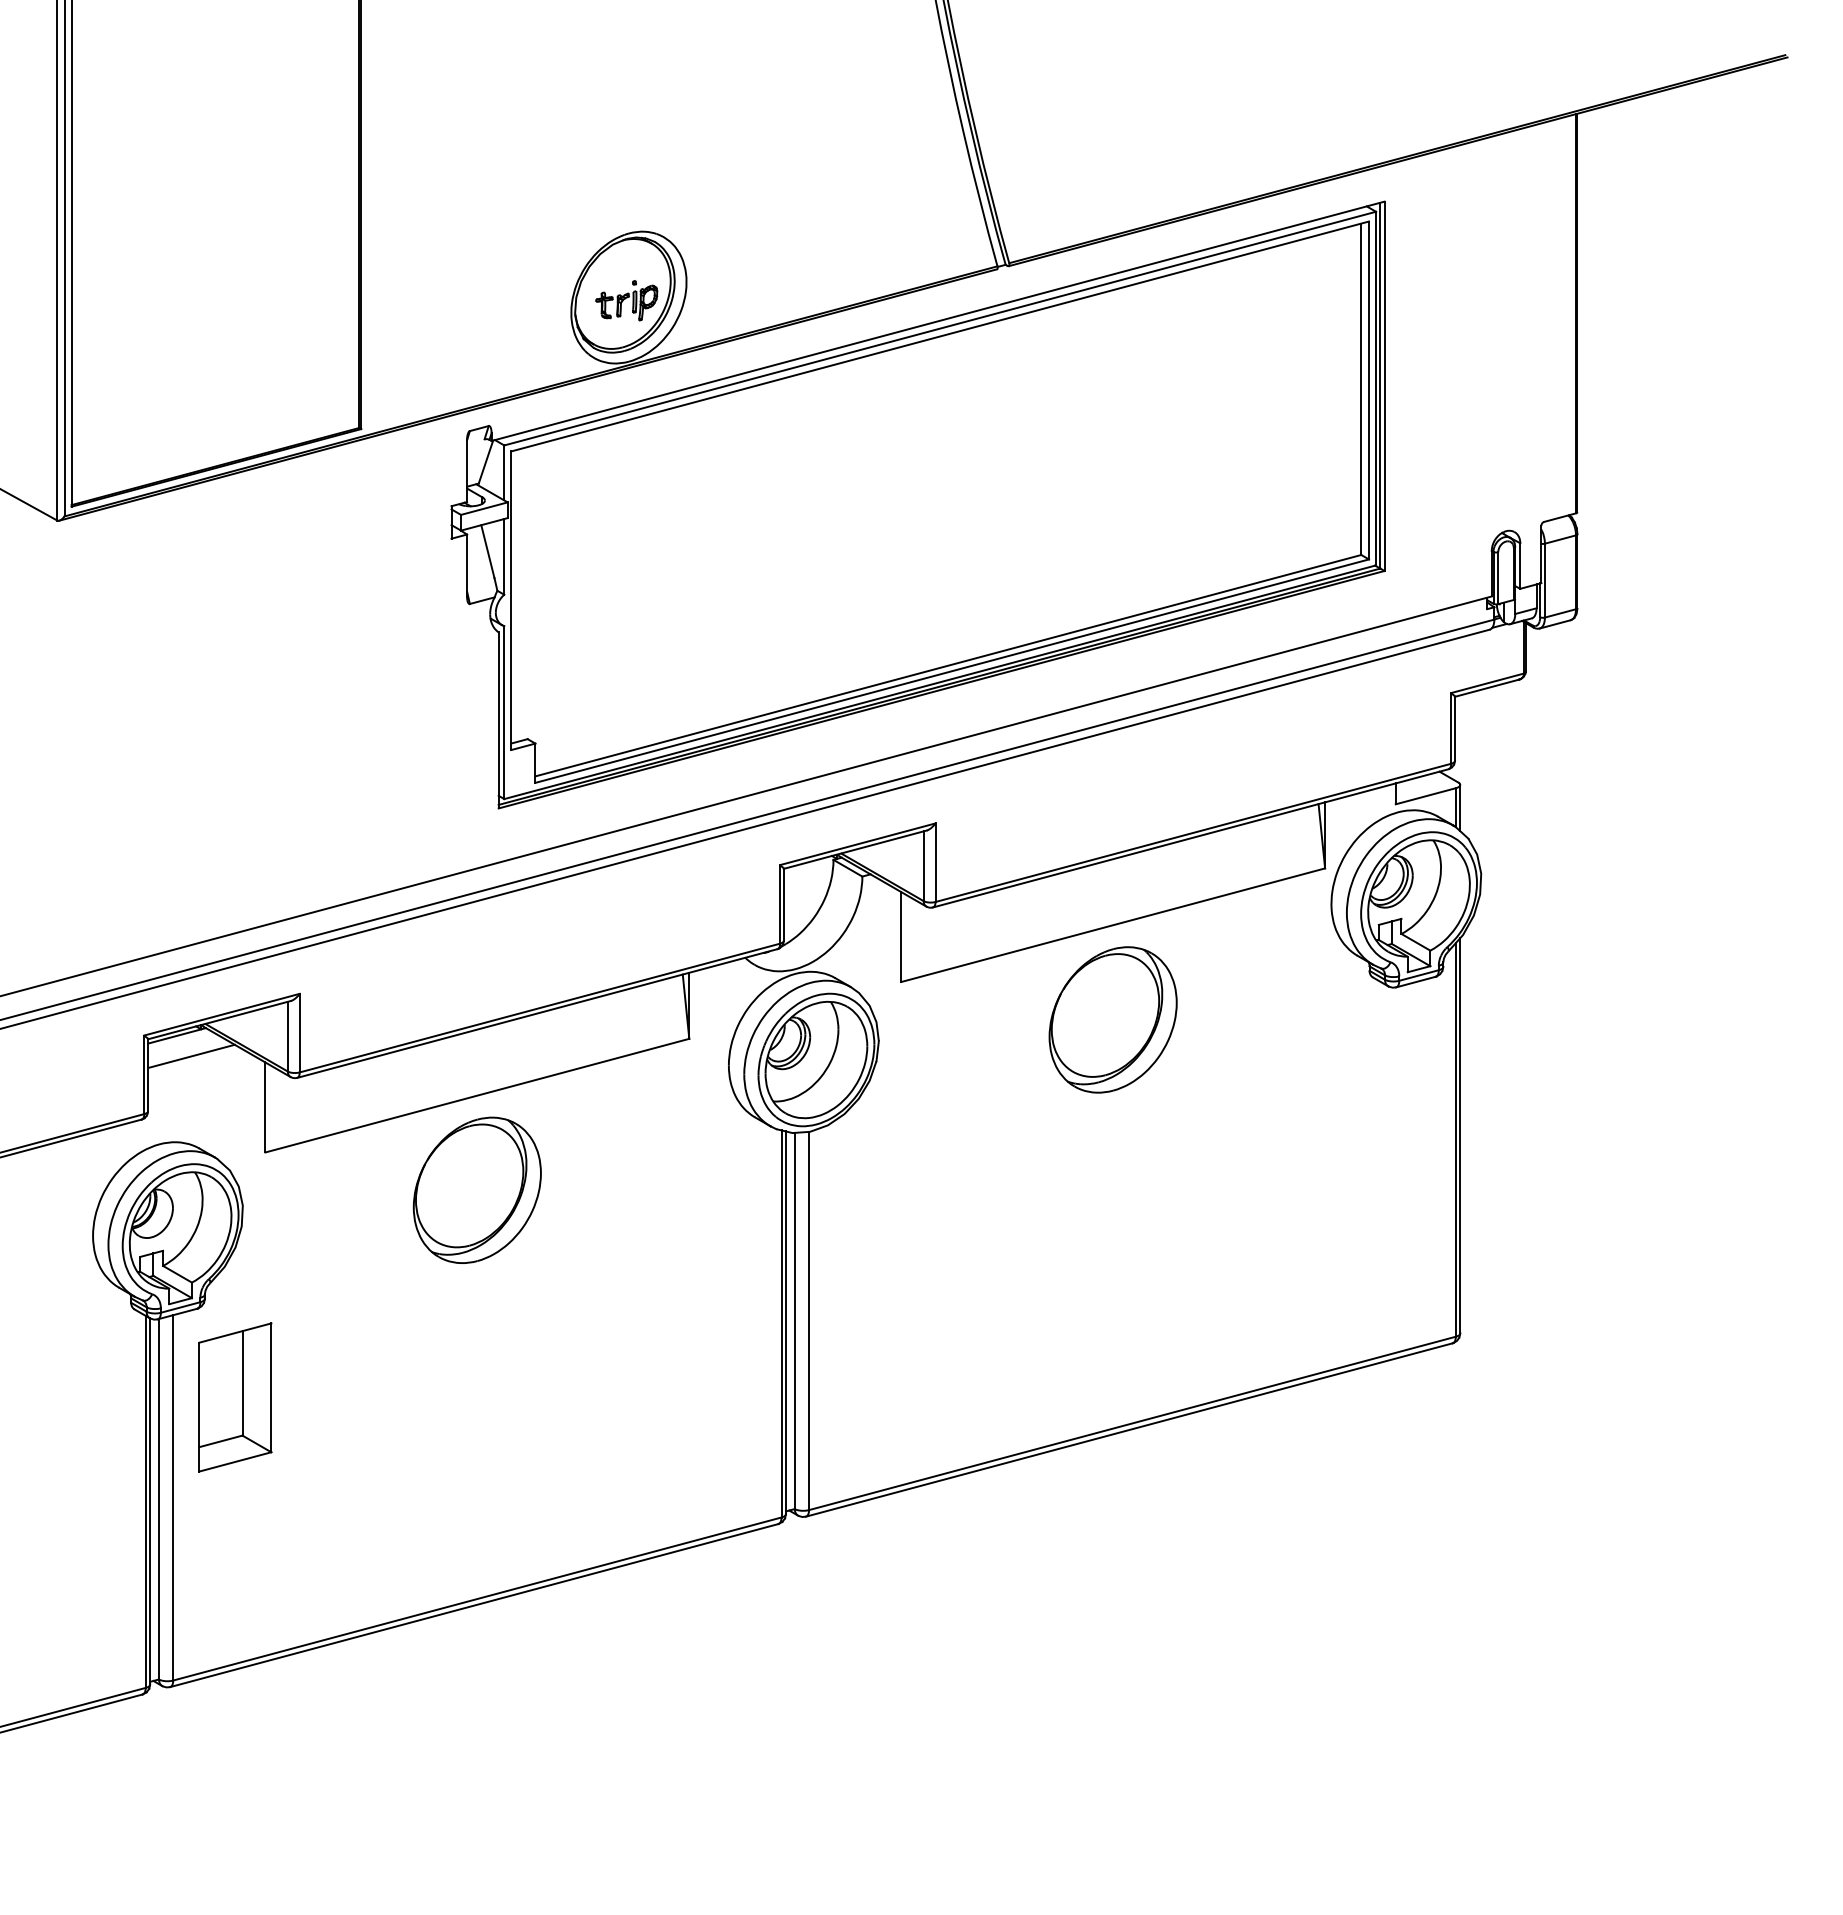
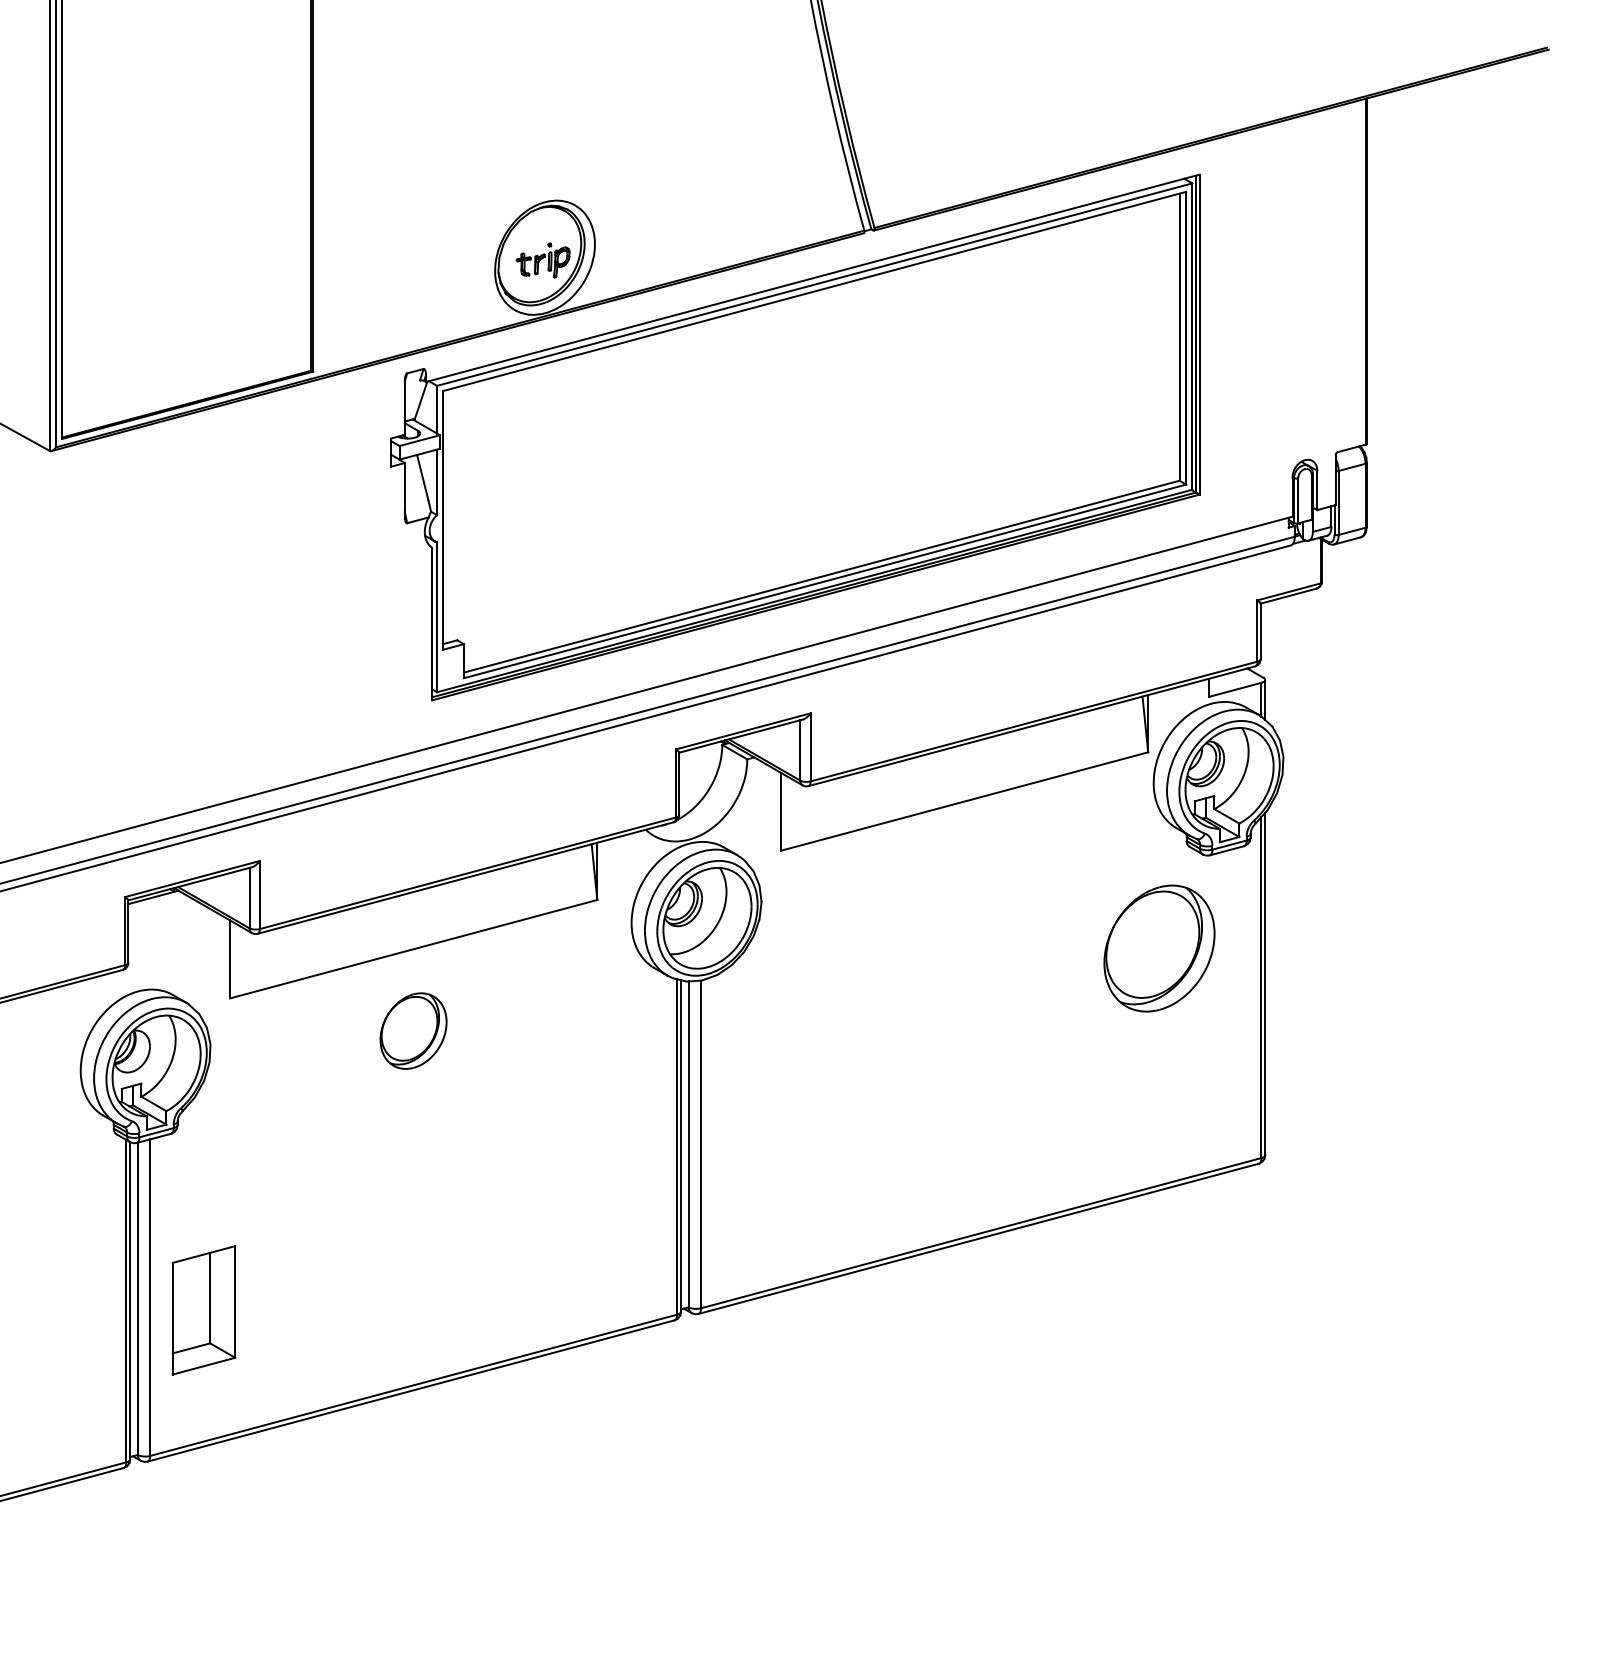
part: (1112, 1019) -> (1158, 948), moved
line: (191, 1056) -> (166, 915), removed
part: (476, 1189) -> (412, 1030), size x0.6
part: (235, 1397) -> (204, 1310), moved

